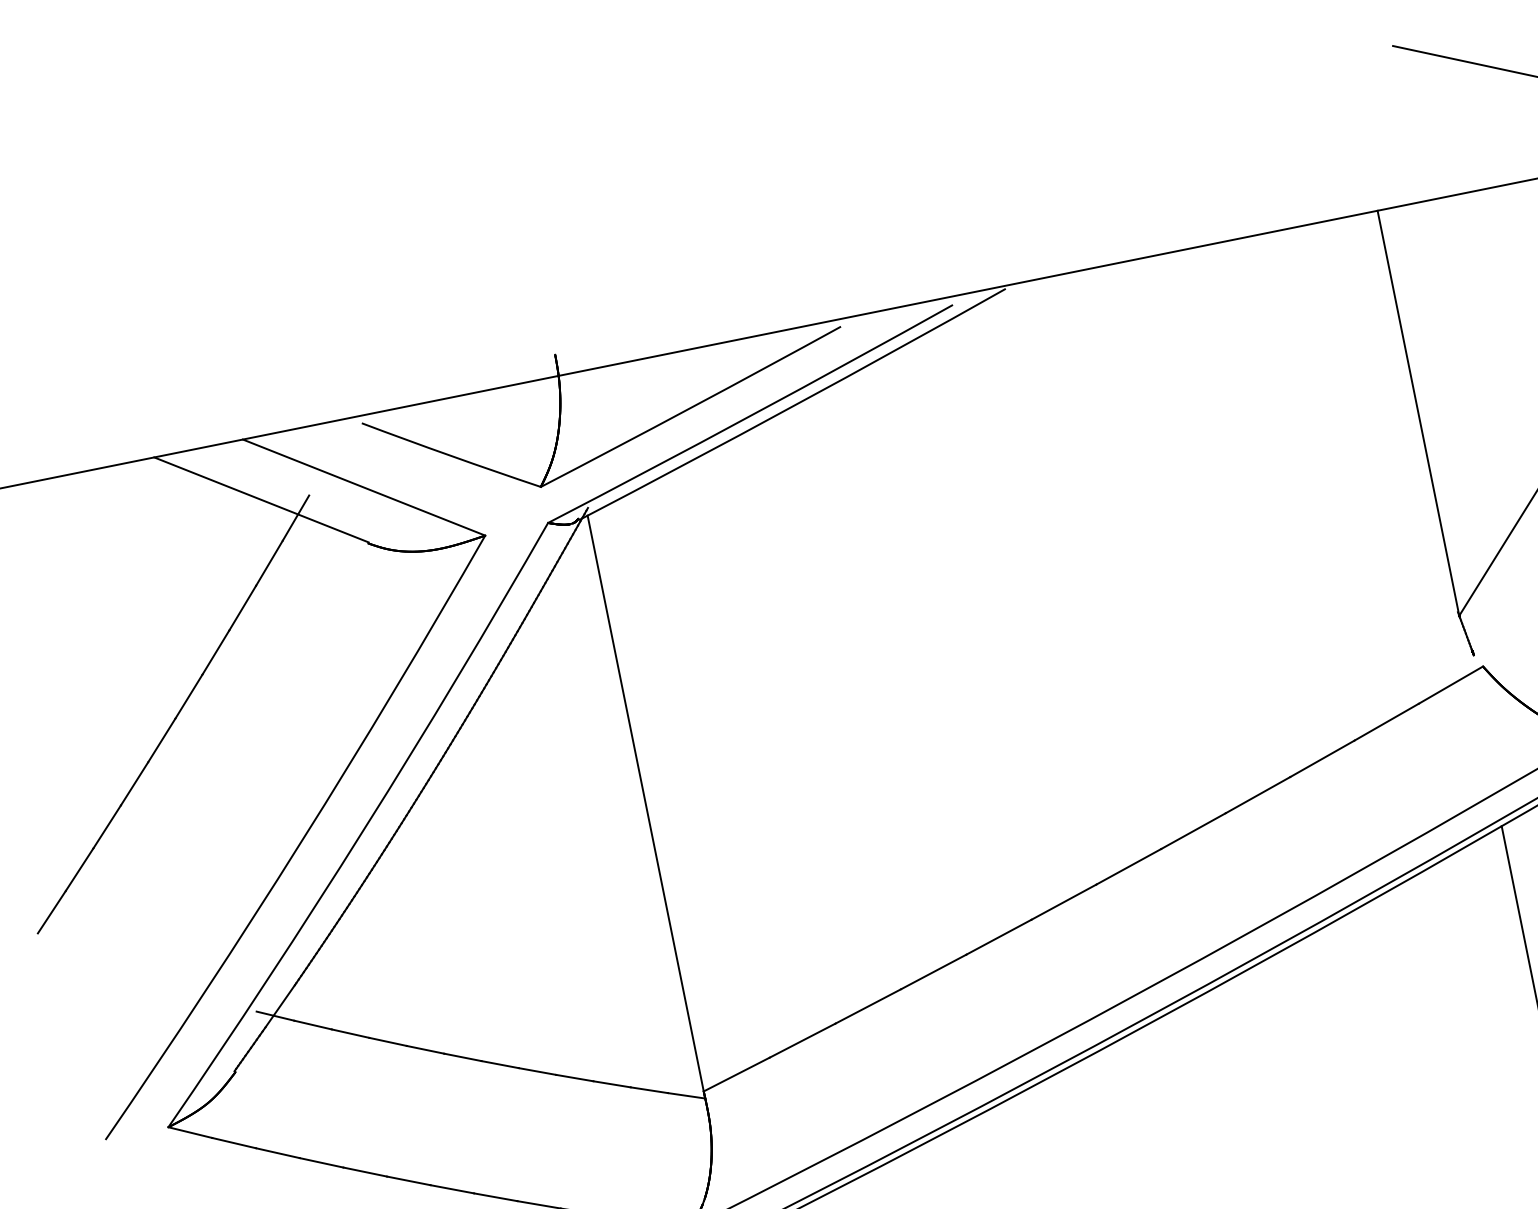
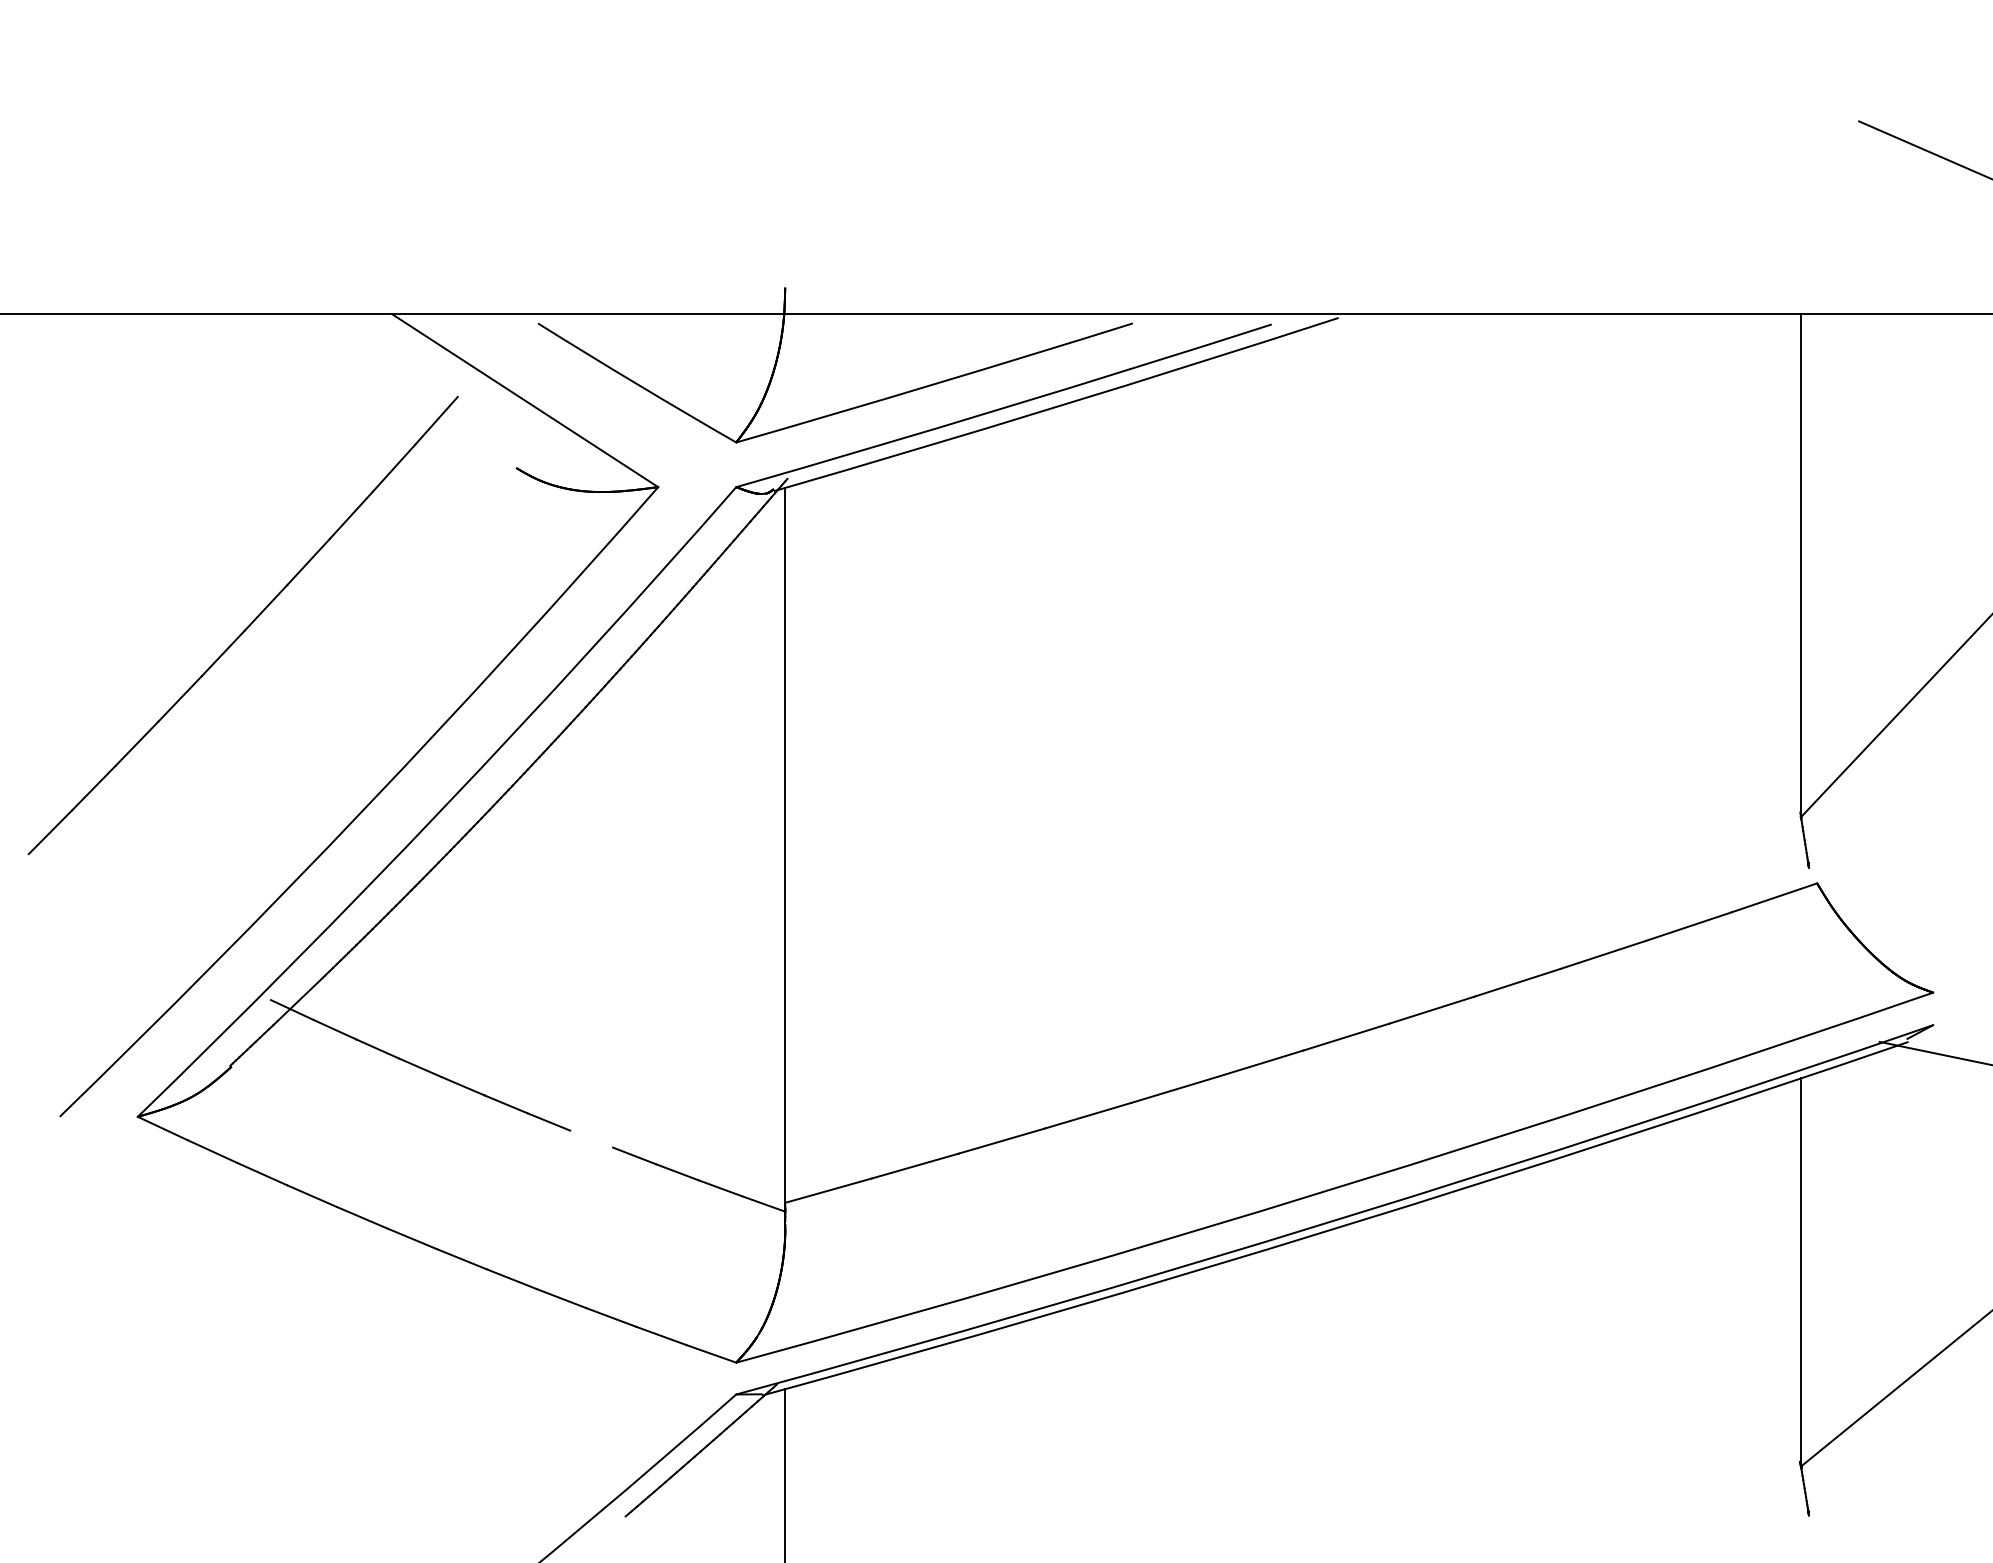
line: (261, 499) -> (399, 390), removed
line: (537, 1071) -> (591, 1138), removed

